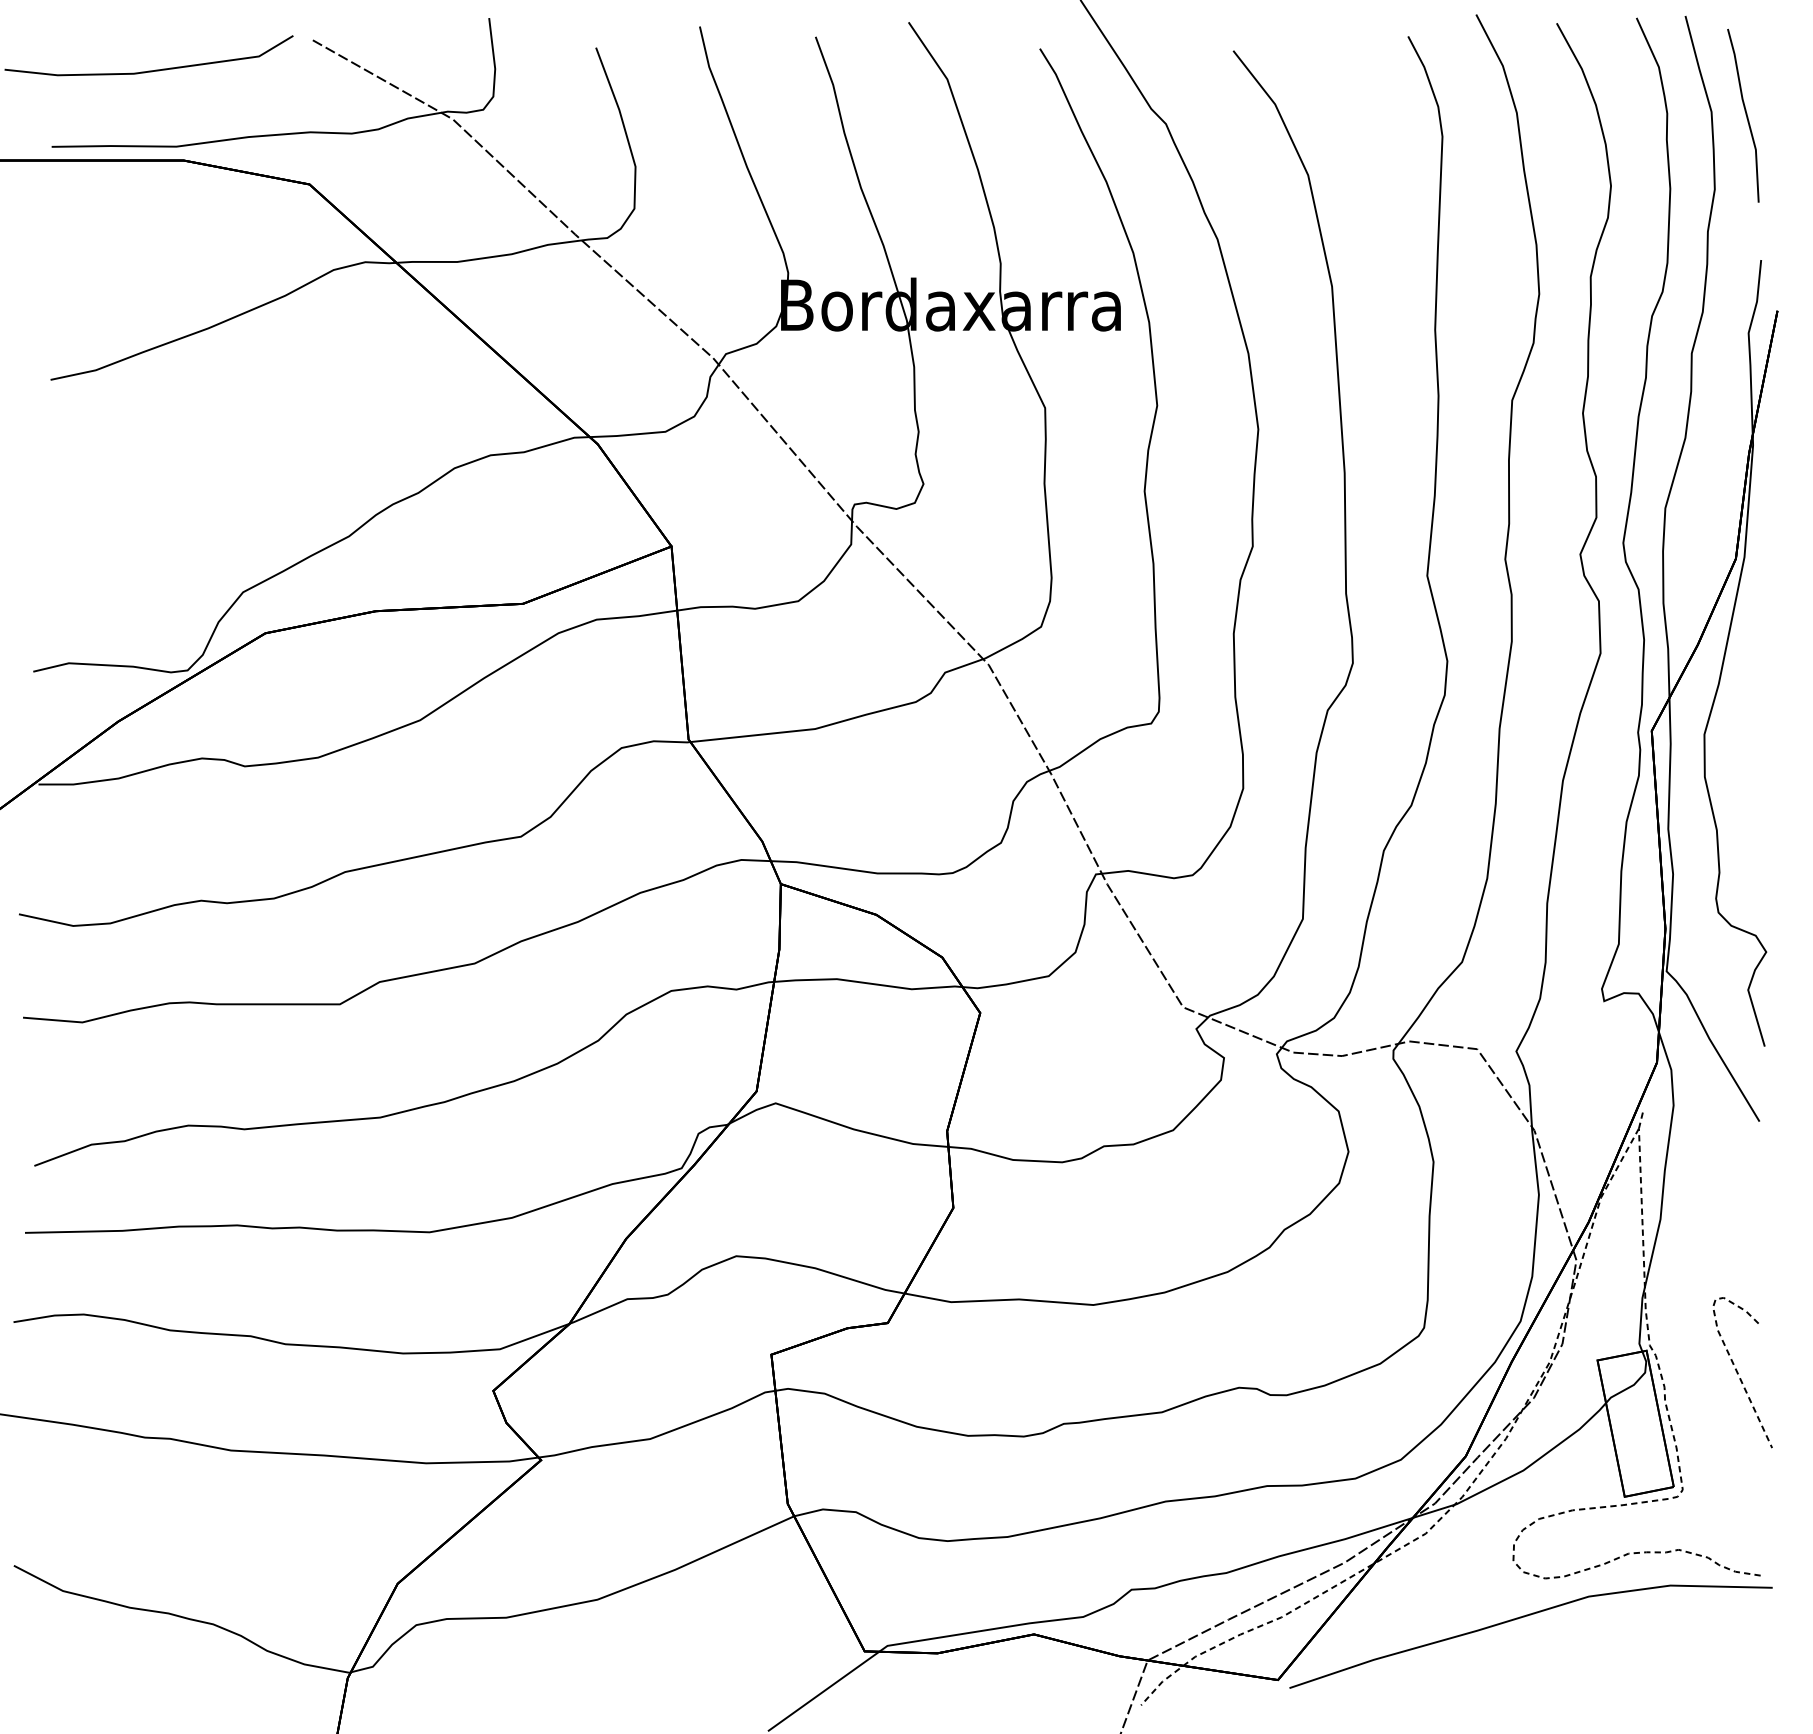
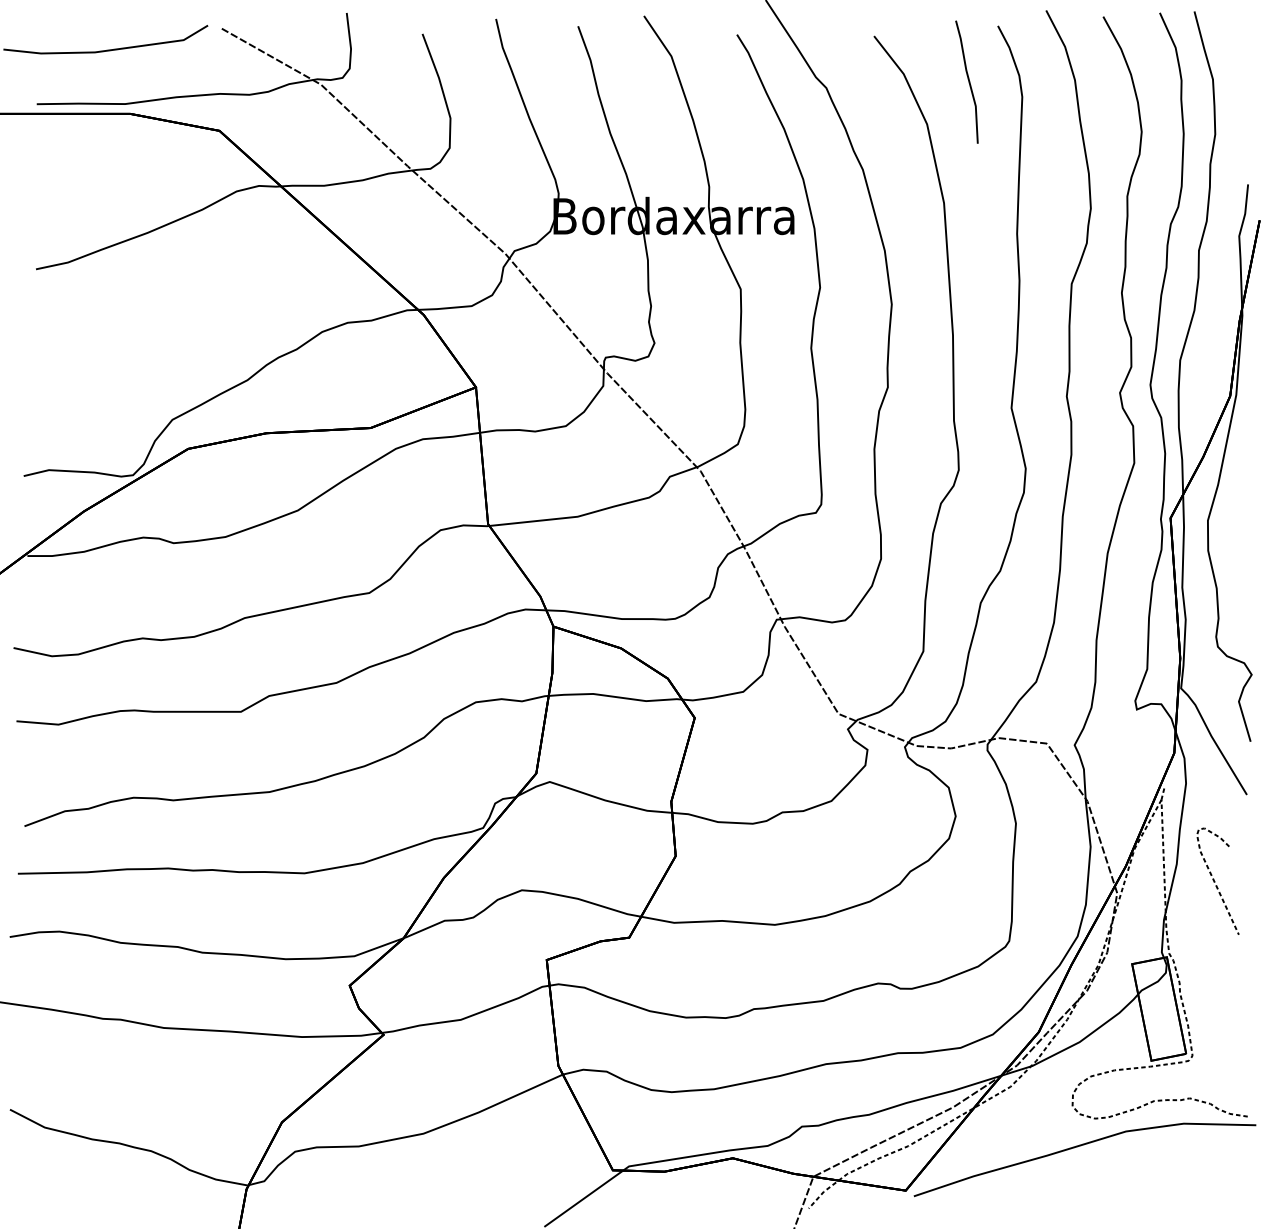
line: (1745, 115) -> (968, 81), moved
curve: (1738, 1372) -> (1215, 881), moved

